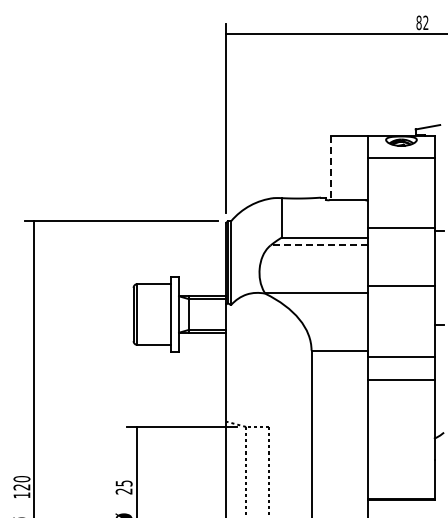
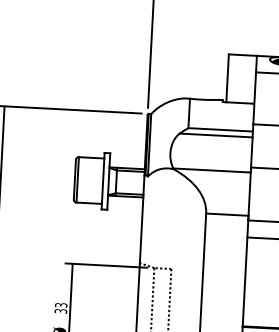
line: (330, 168) -> (227, 78), dashed -> solid
line: (319, 245) -> (216, 135), dashed -> solid
text: (123, 487) -> (60, 308), 25 -> 33

